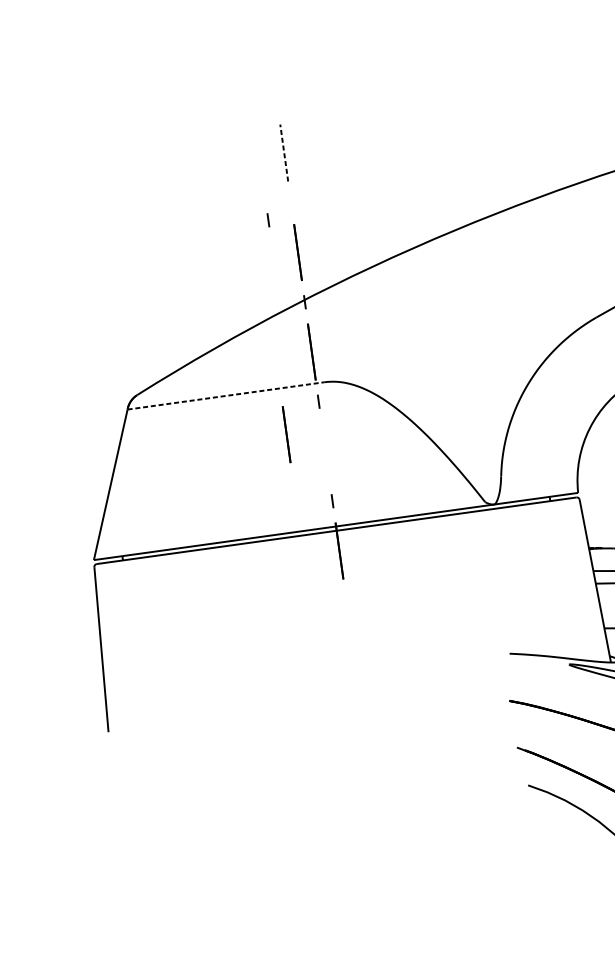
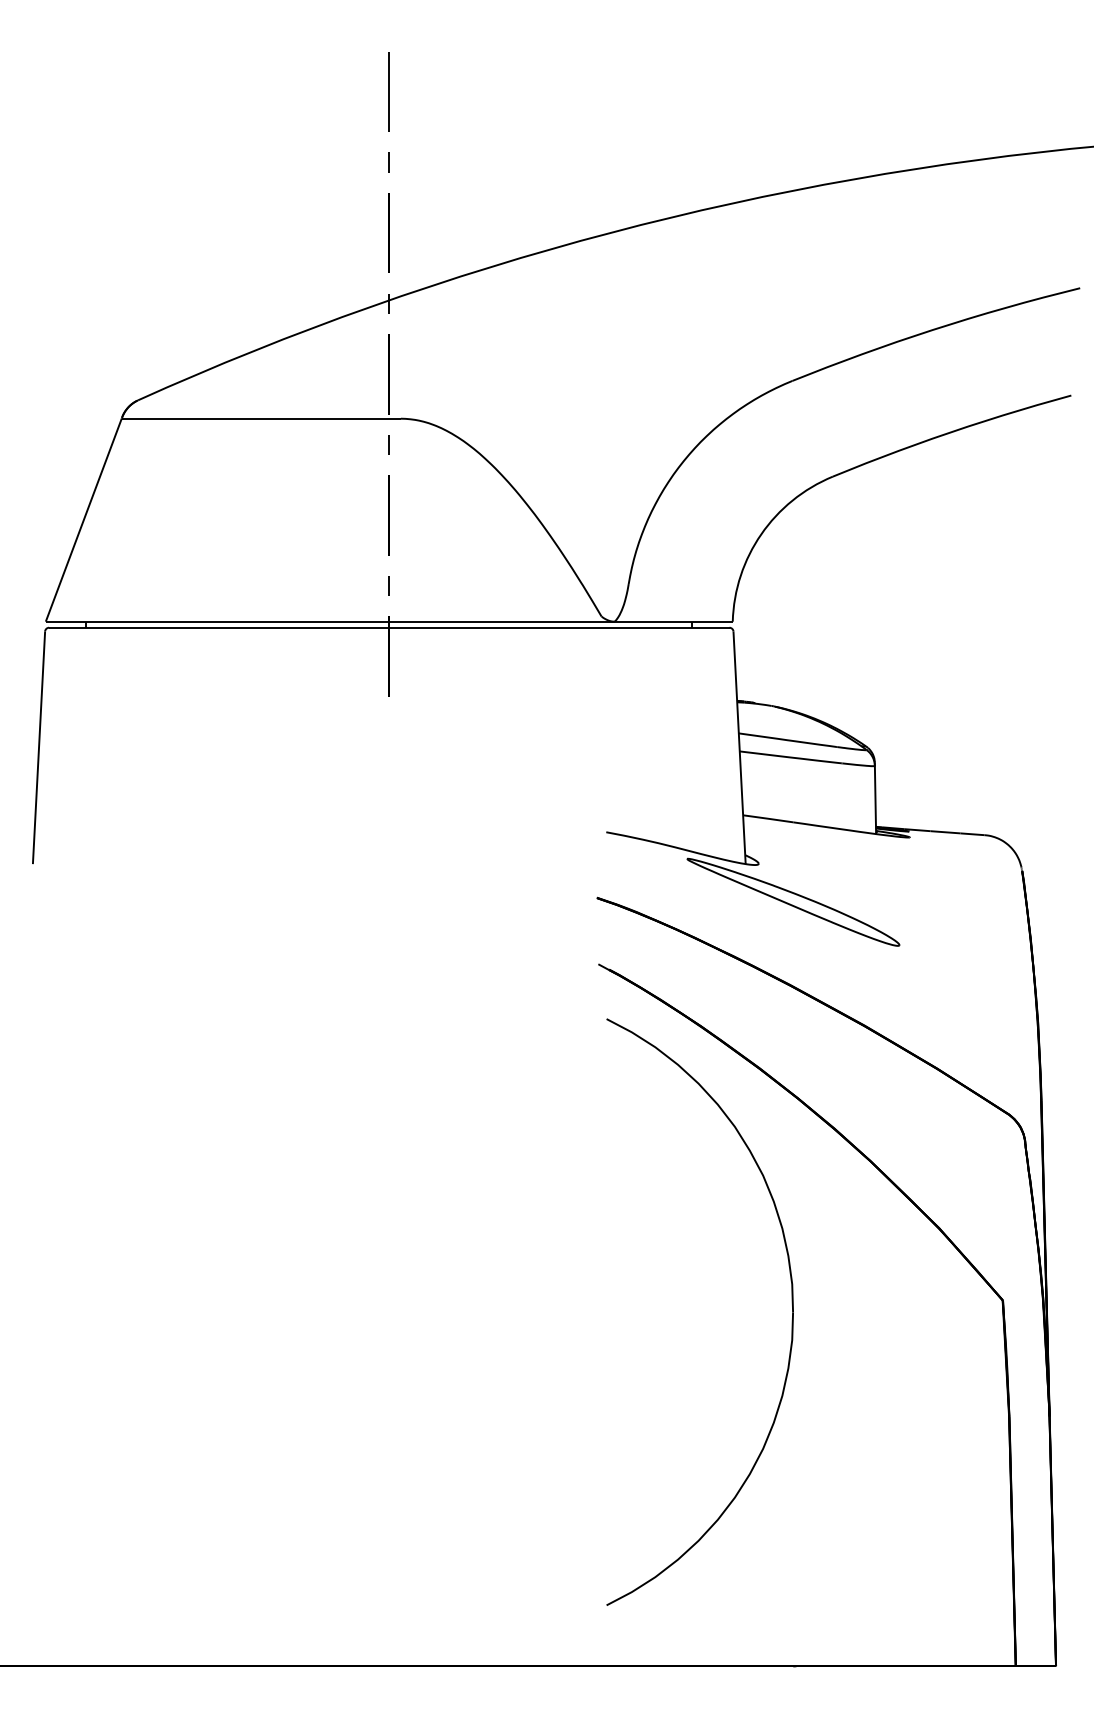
line: (284, 152) -> (389, 91), dashed -> solid
line: (267, 220) -> (388, 162), moved
line: (226, 395) -> (261, 418), dashed -> solid
line: (286, 434) -> (388, 515), moved

